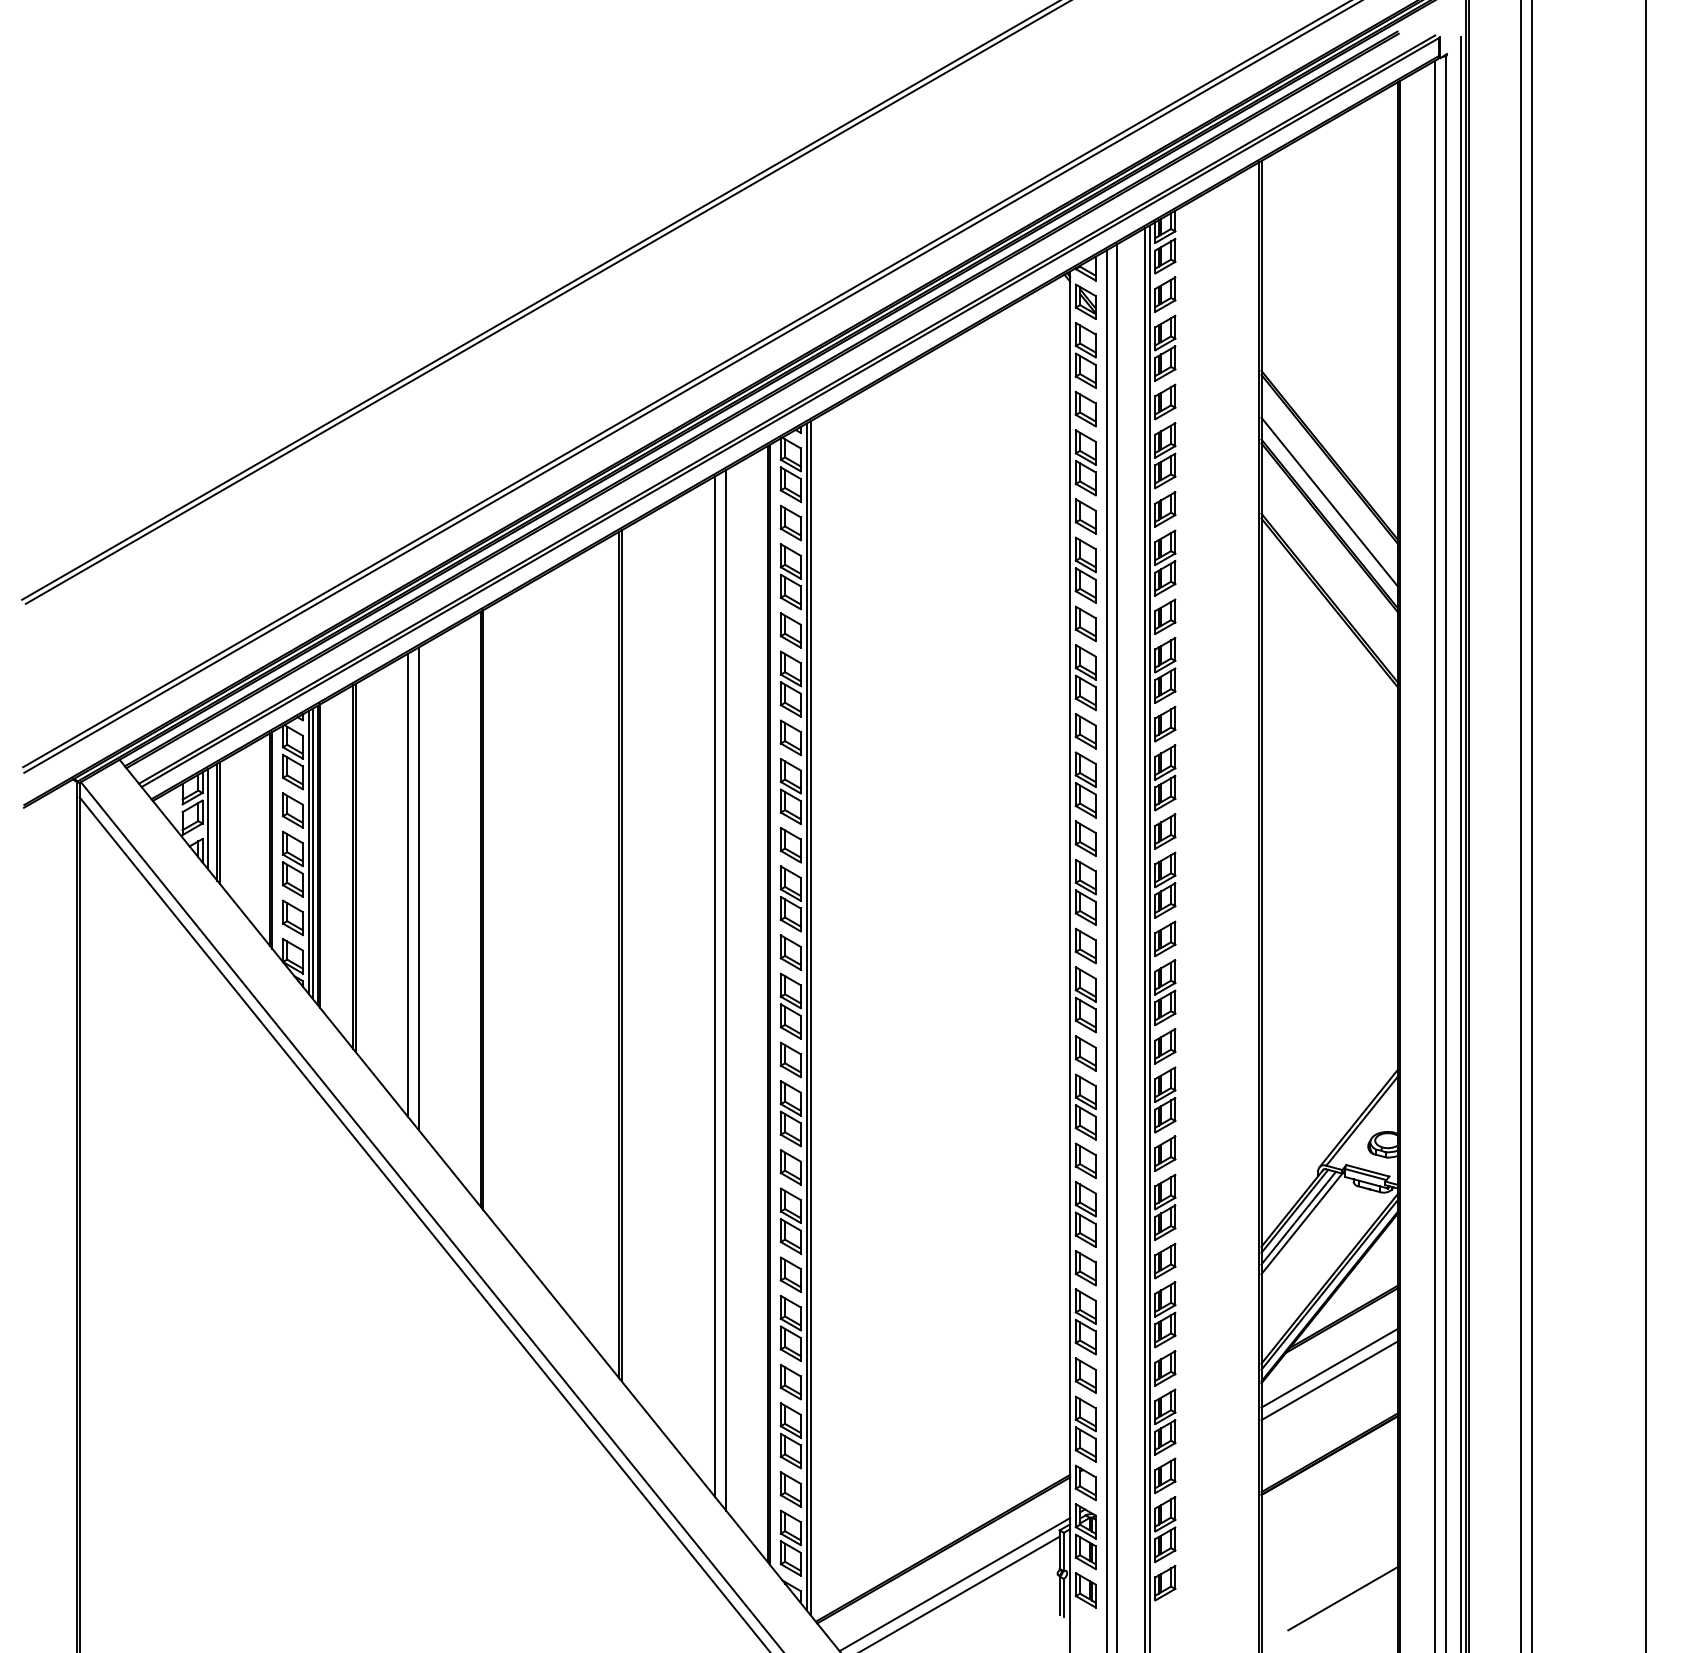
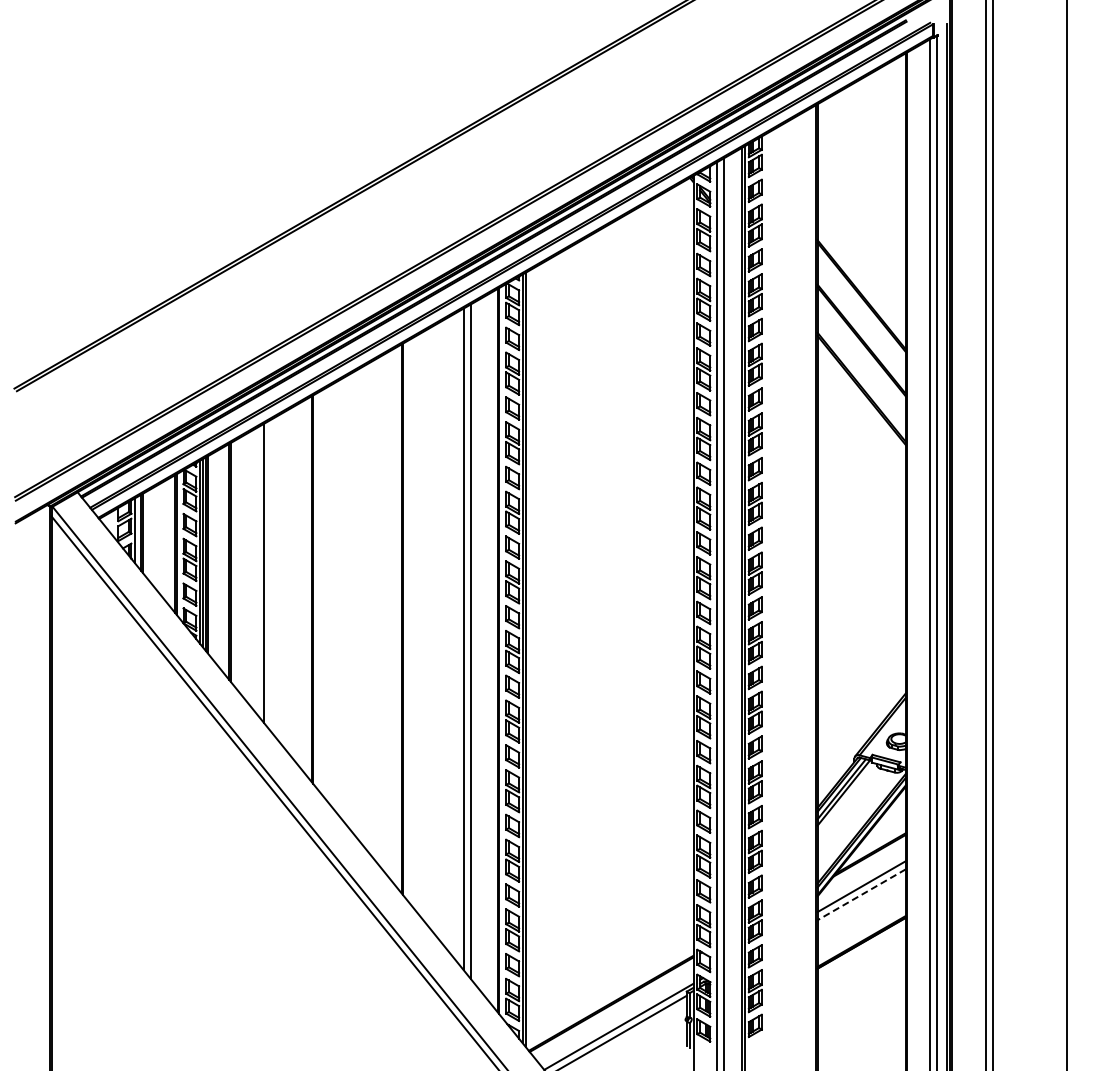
line: (1329, 500) -> (861, 324), removed
line: (418, 888) -> (271, 575), removed
line: (1329, 1380) -> (861, 894), solid -> dashed
line: (1343, 1598) -> (870, 1035), removed

